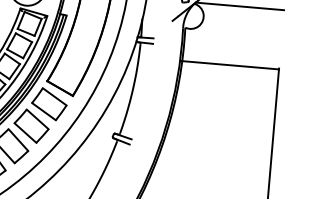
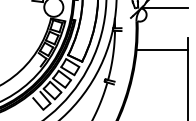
line: (230, 64) -> (162, 49), moved

